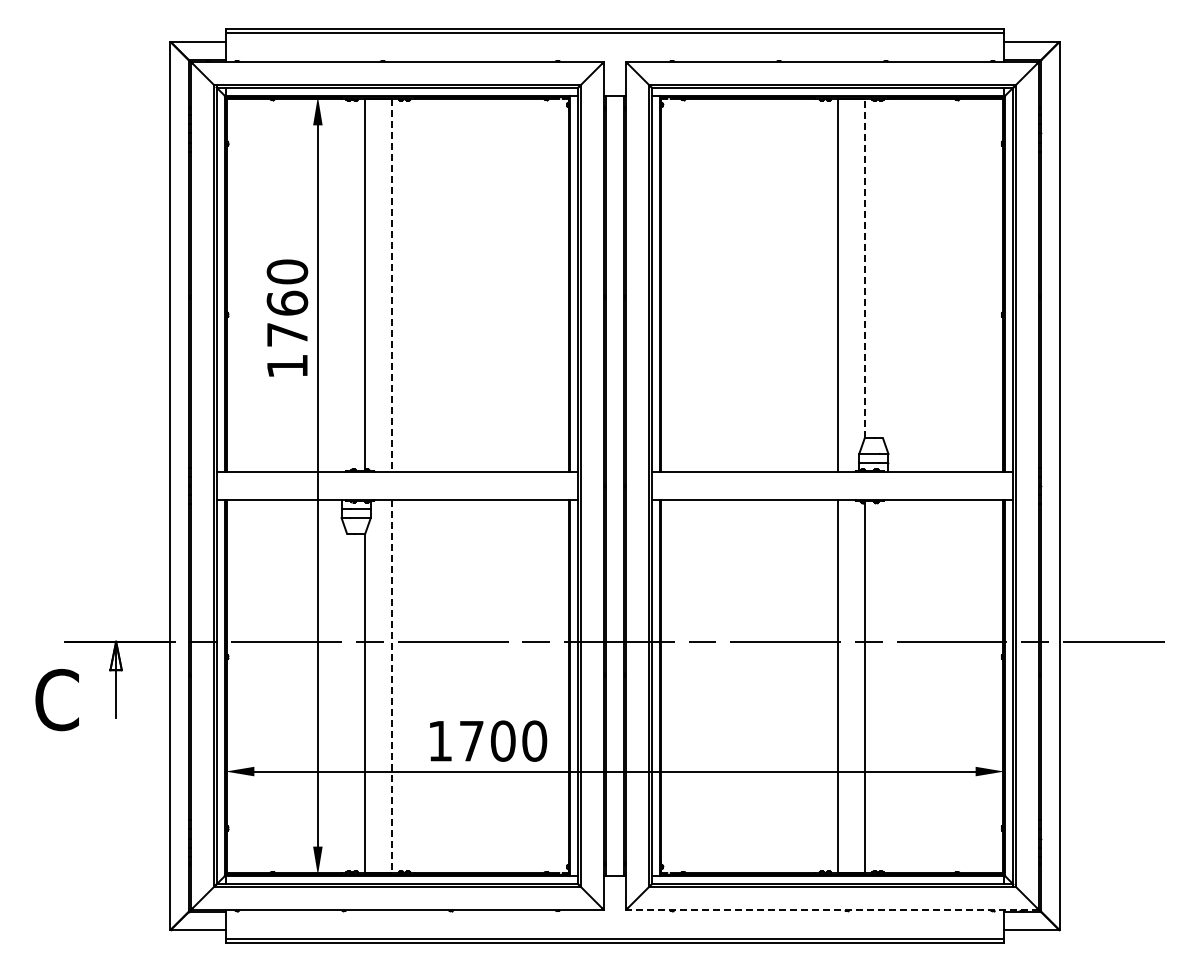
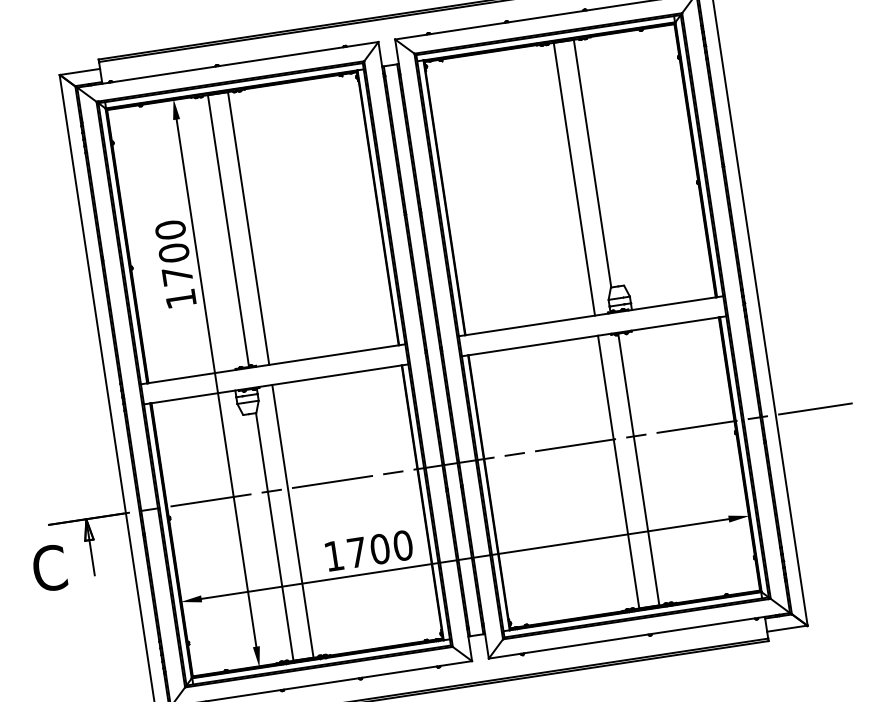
line: (865, 267) -> (592, 162), dashed -> solid
line: (392, 285) -> (248, 228), dashed -> solid
text: (287, 302) -> (174, 252), 1760 -> 1700
line: (392, 686) -> (293, 521), dashed -> solid
line: (832, 909) -> (639, 635), dashed -> solid

